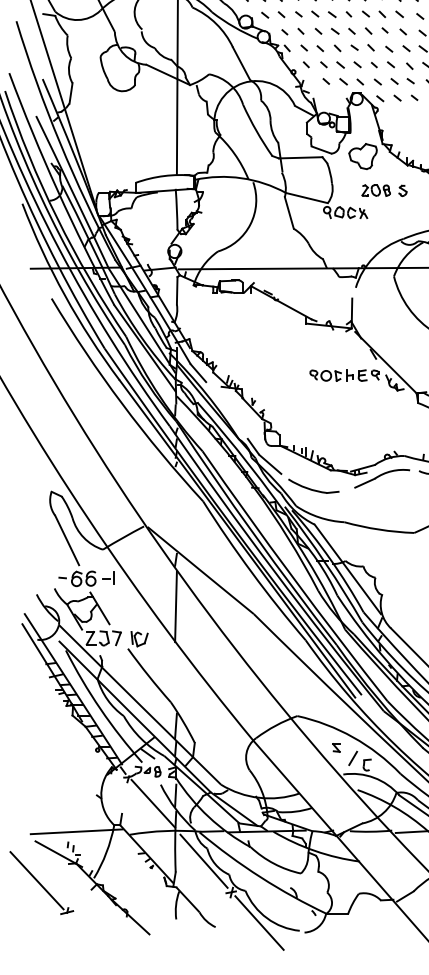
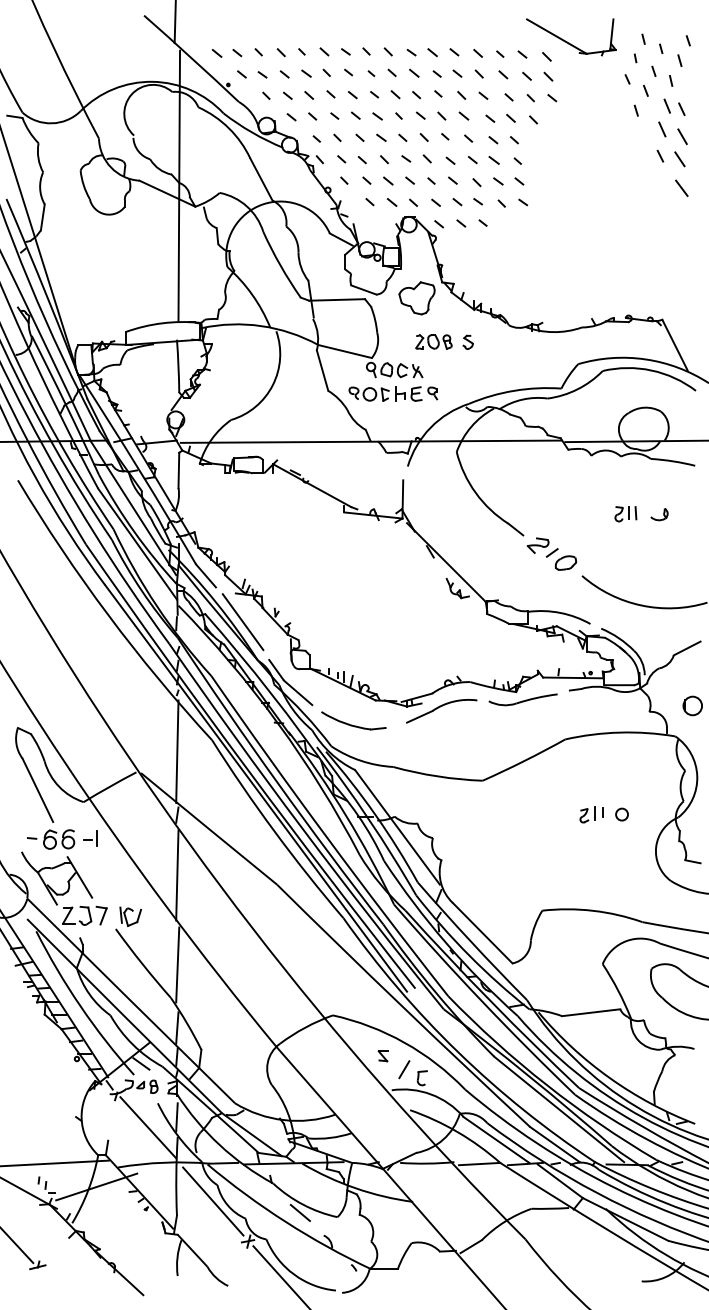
part: (344, 375) -> (393, 393), moved
line: (226, 409) -> (242, 622), added
line: (176, 510) -> (177, 751), added
line: (176, 676) -> (177, 964), added
line: (112, 849) -> (96, 1186), added
line: (271, 869) -> (299, 1212), added

